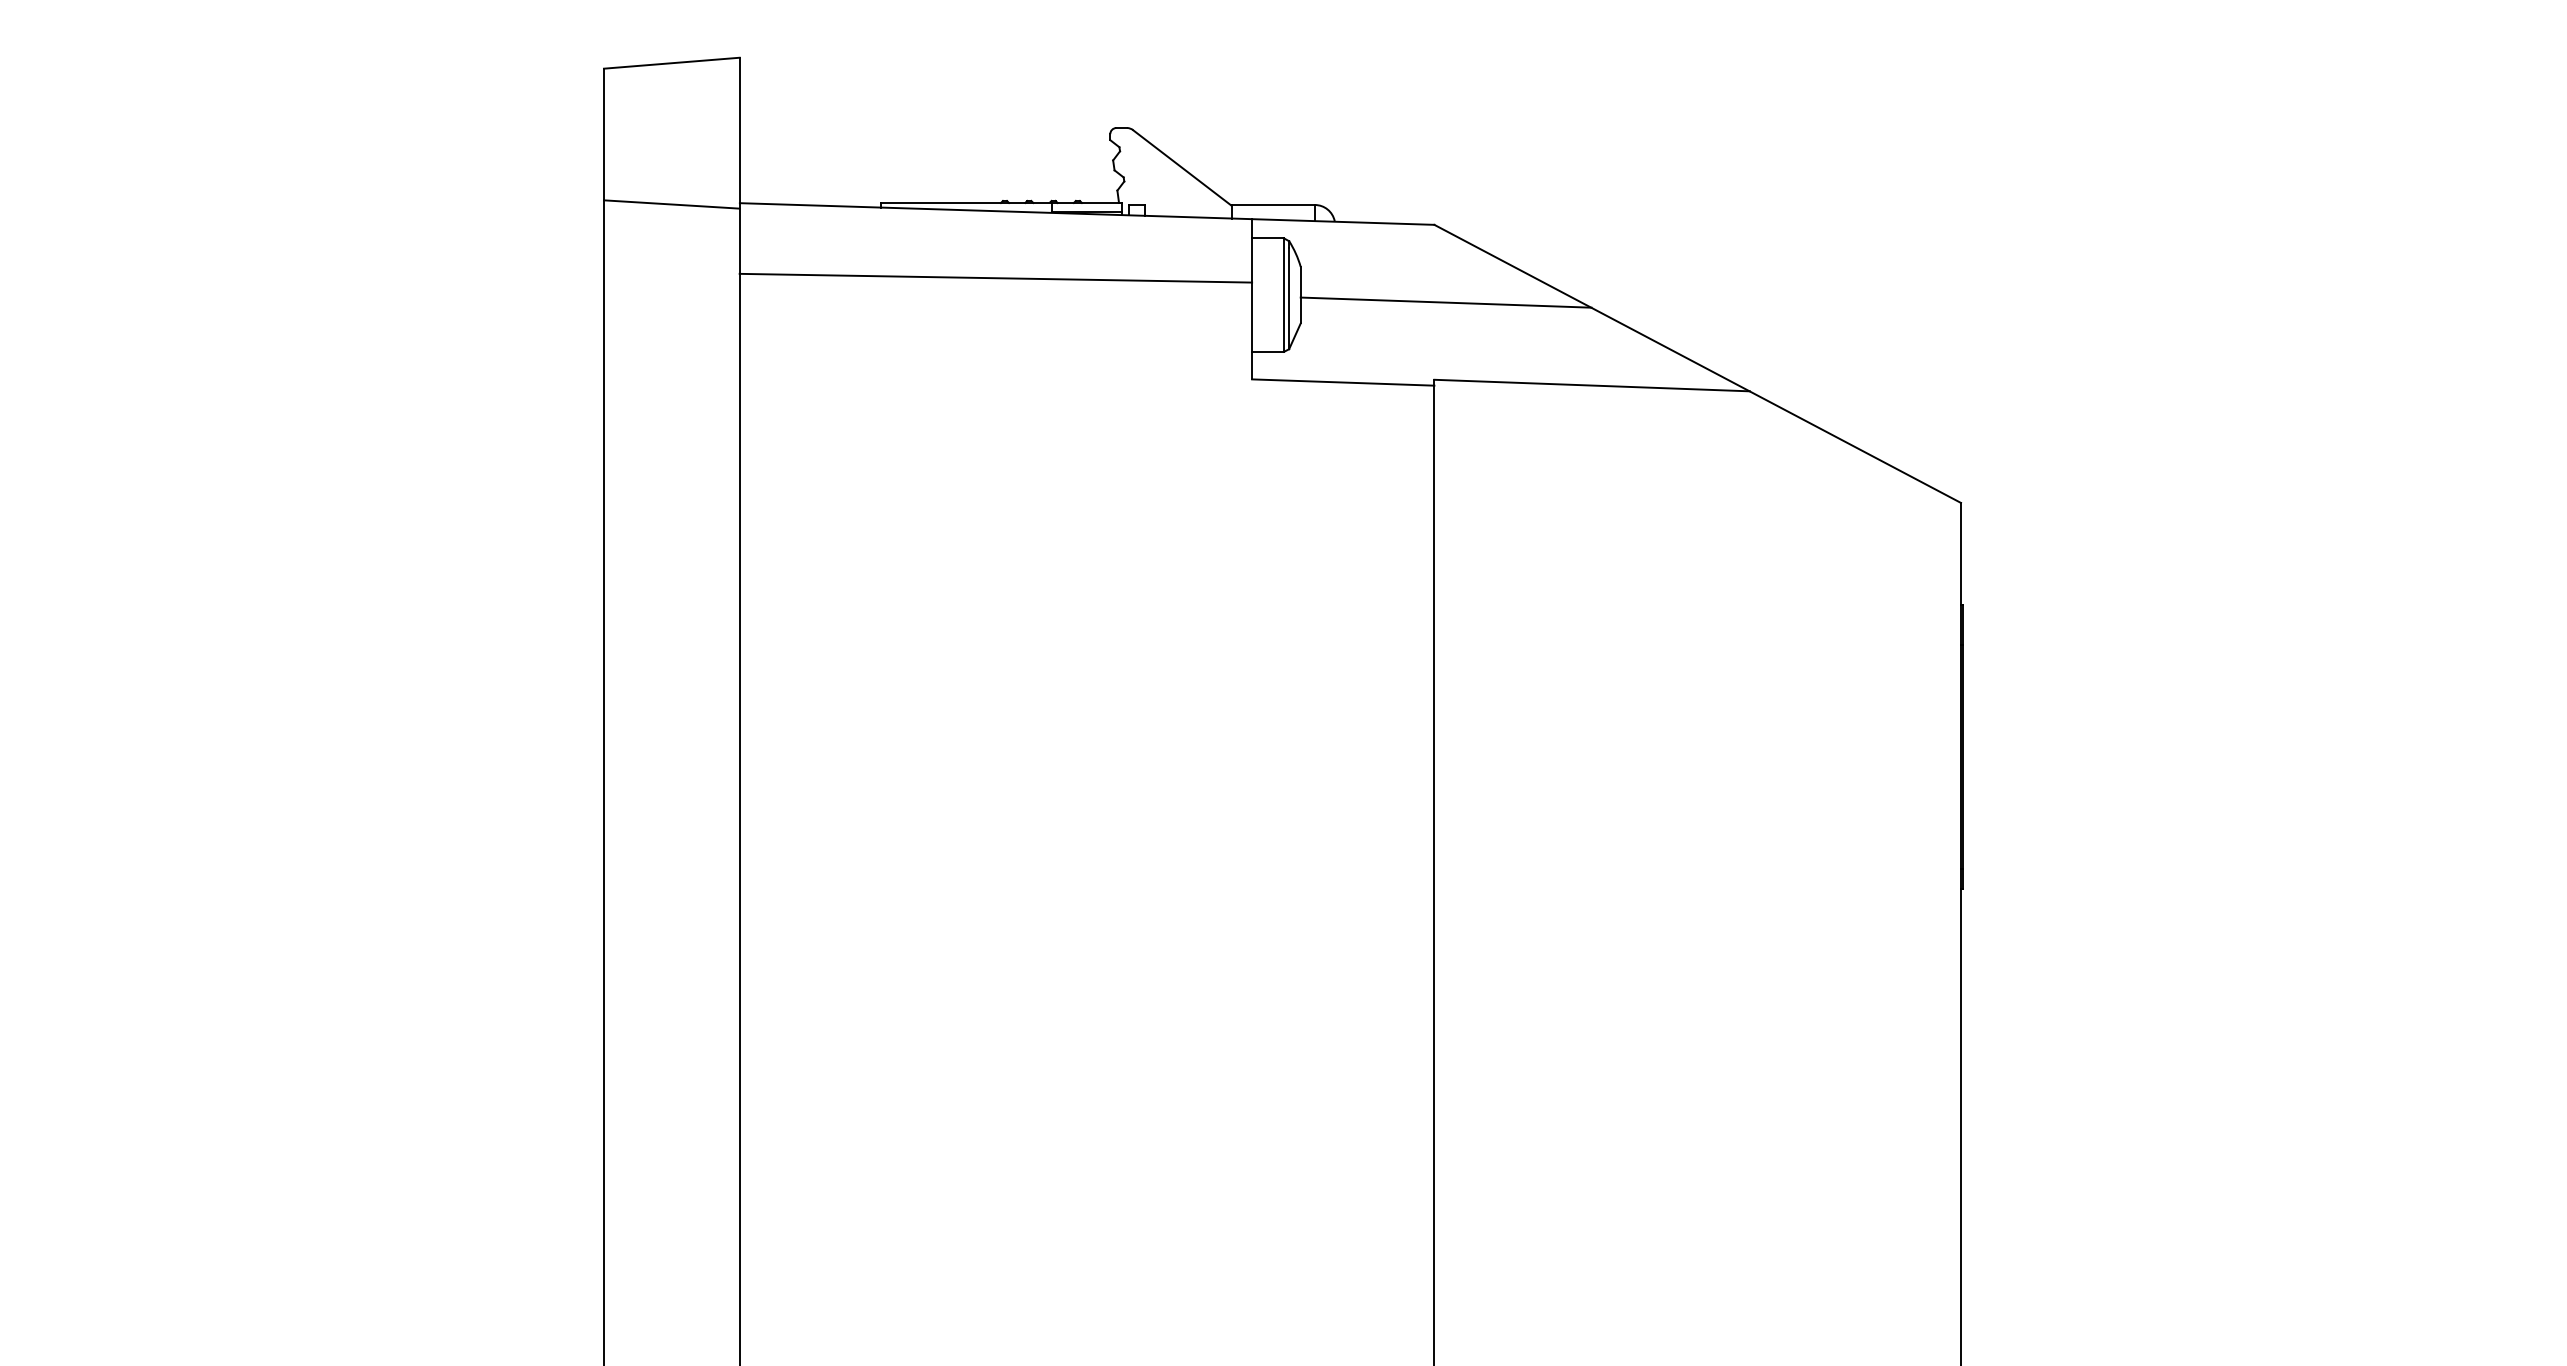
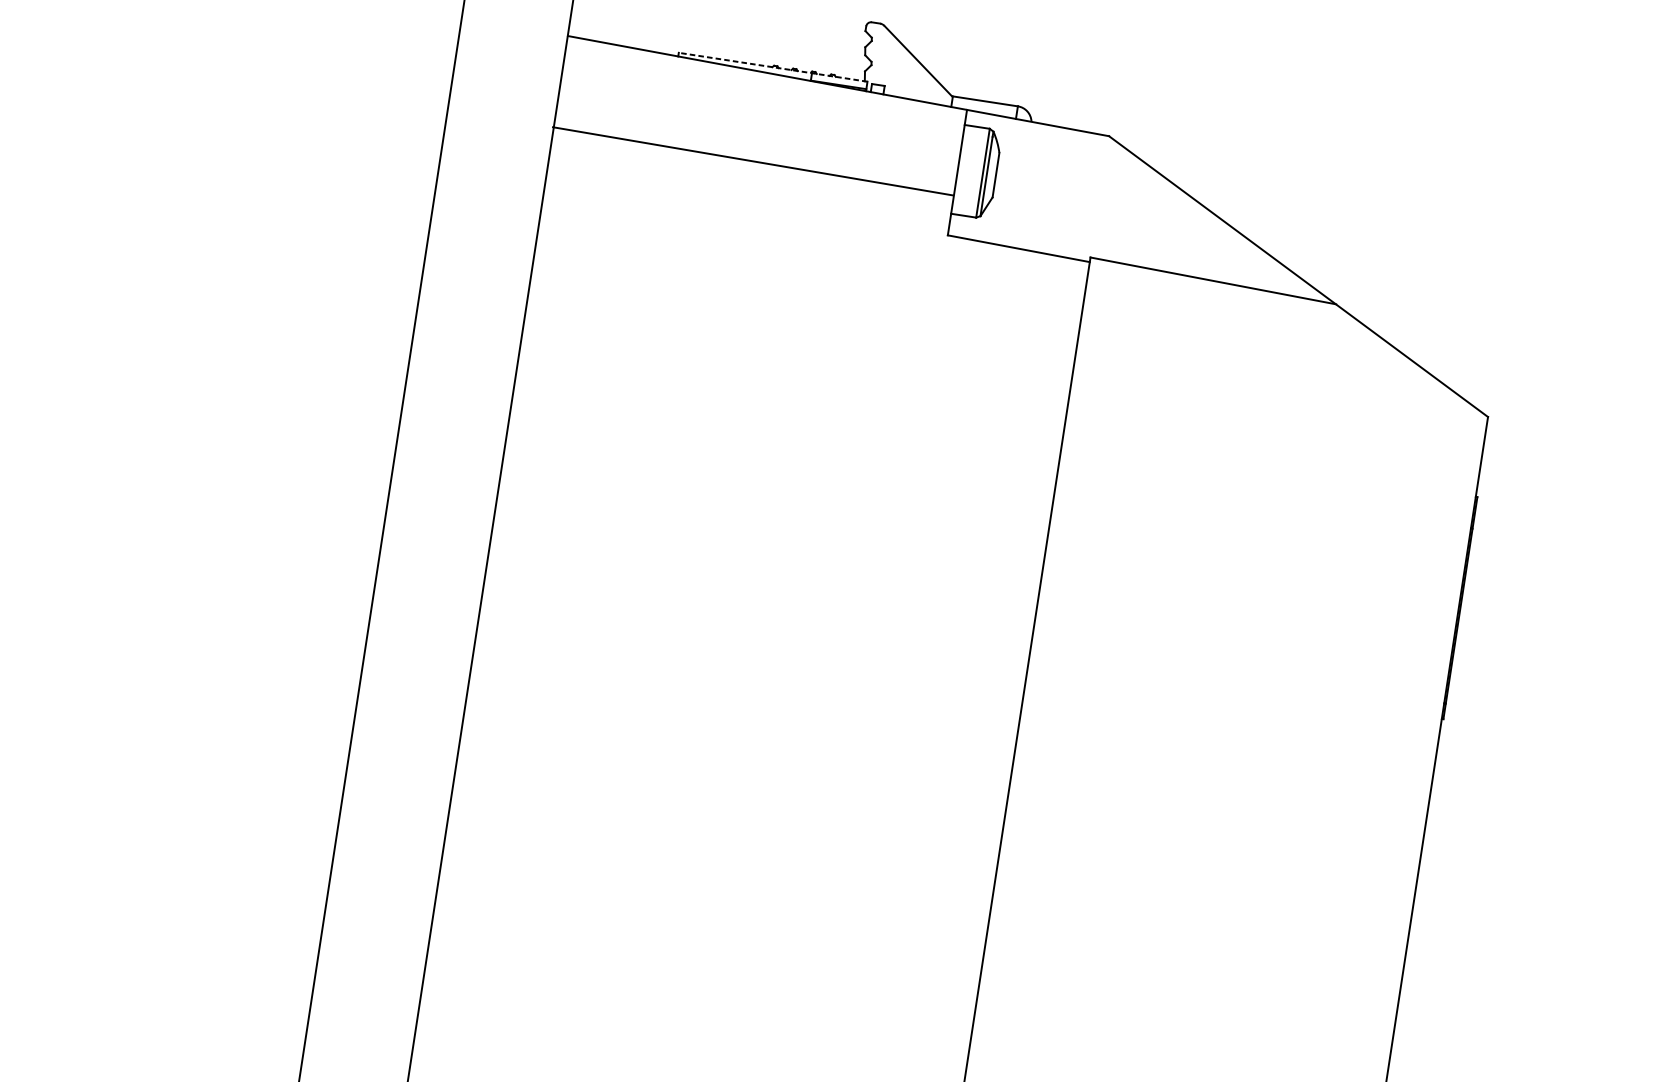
line: (1001, 202) -> (772, 66), solid -> dashed
line: (671, 204) -> (514, 28), removed
line: (995, 277) -> (752, 160), moved
line: (1445, 302) -> (1108, 198), removed

